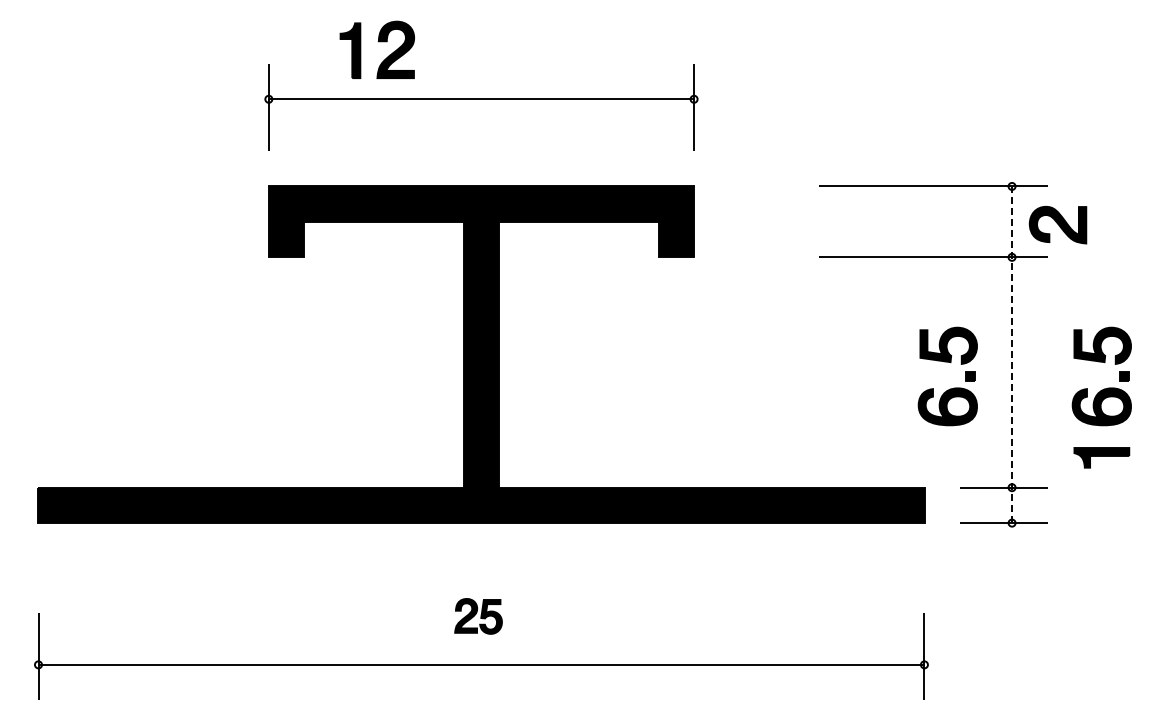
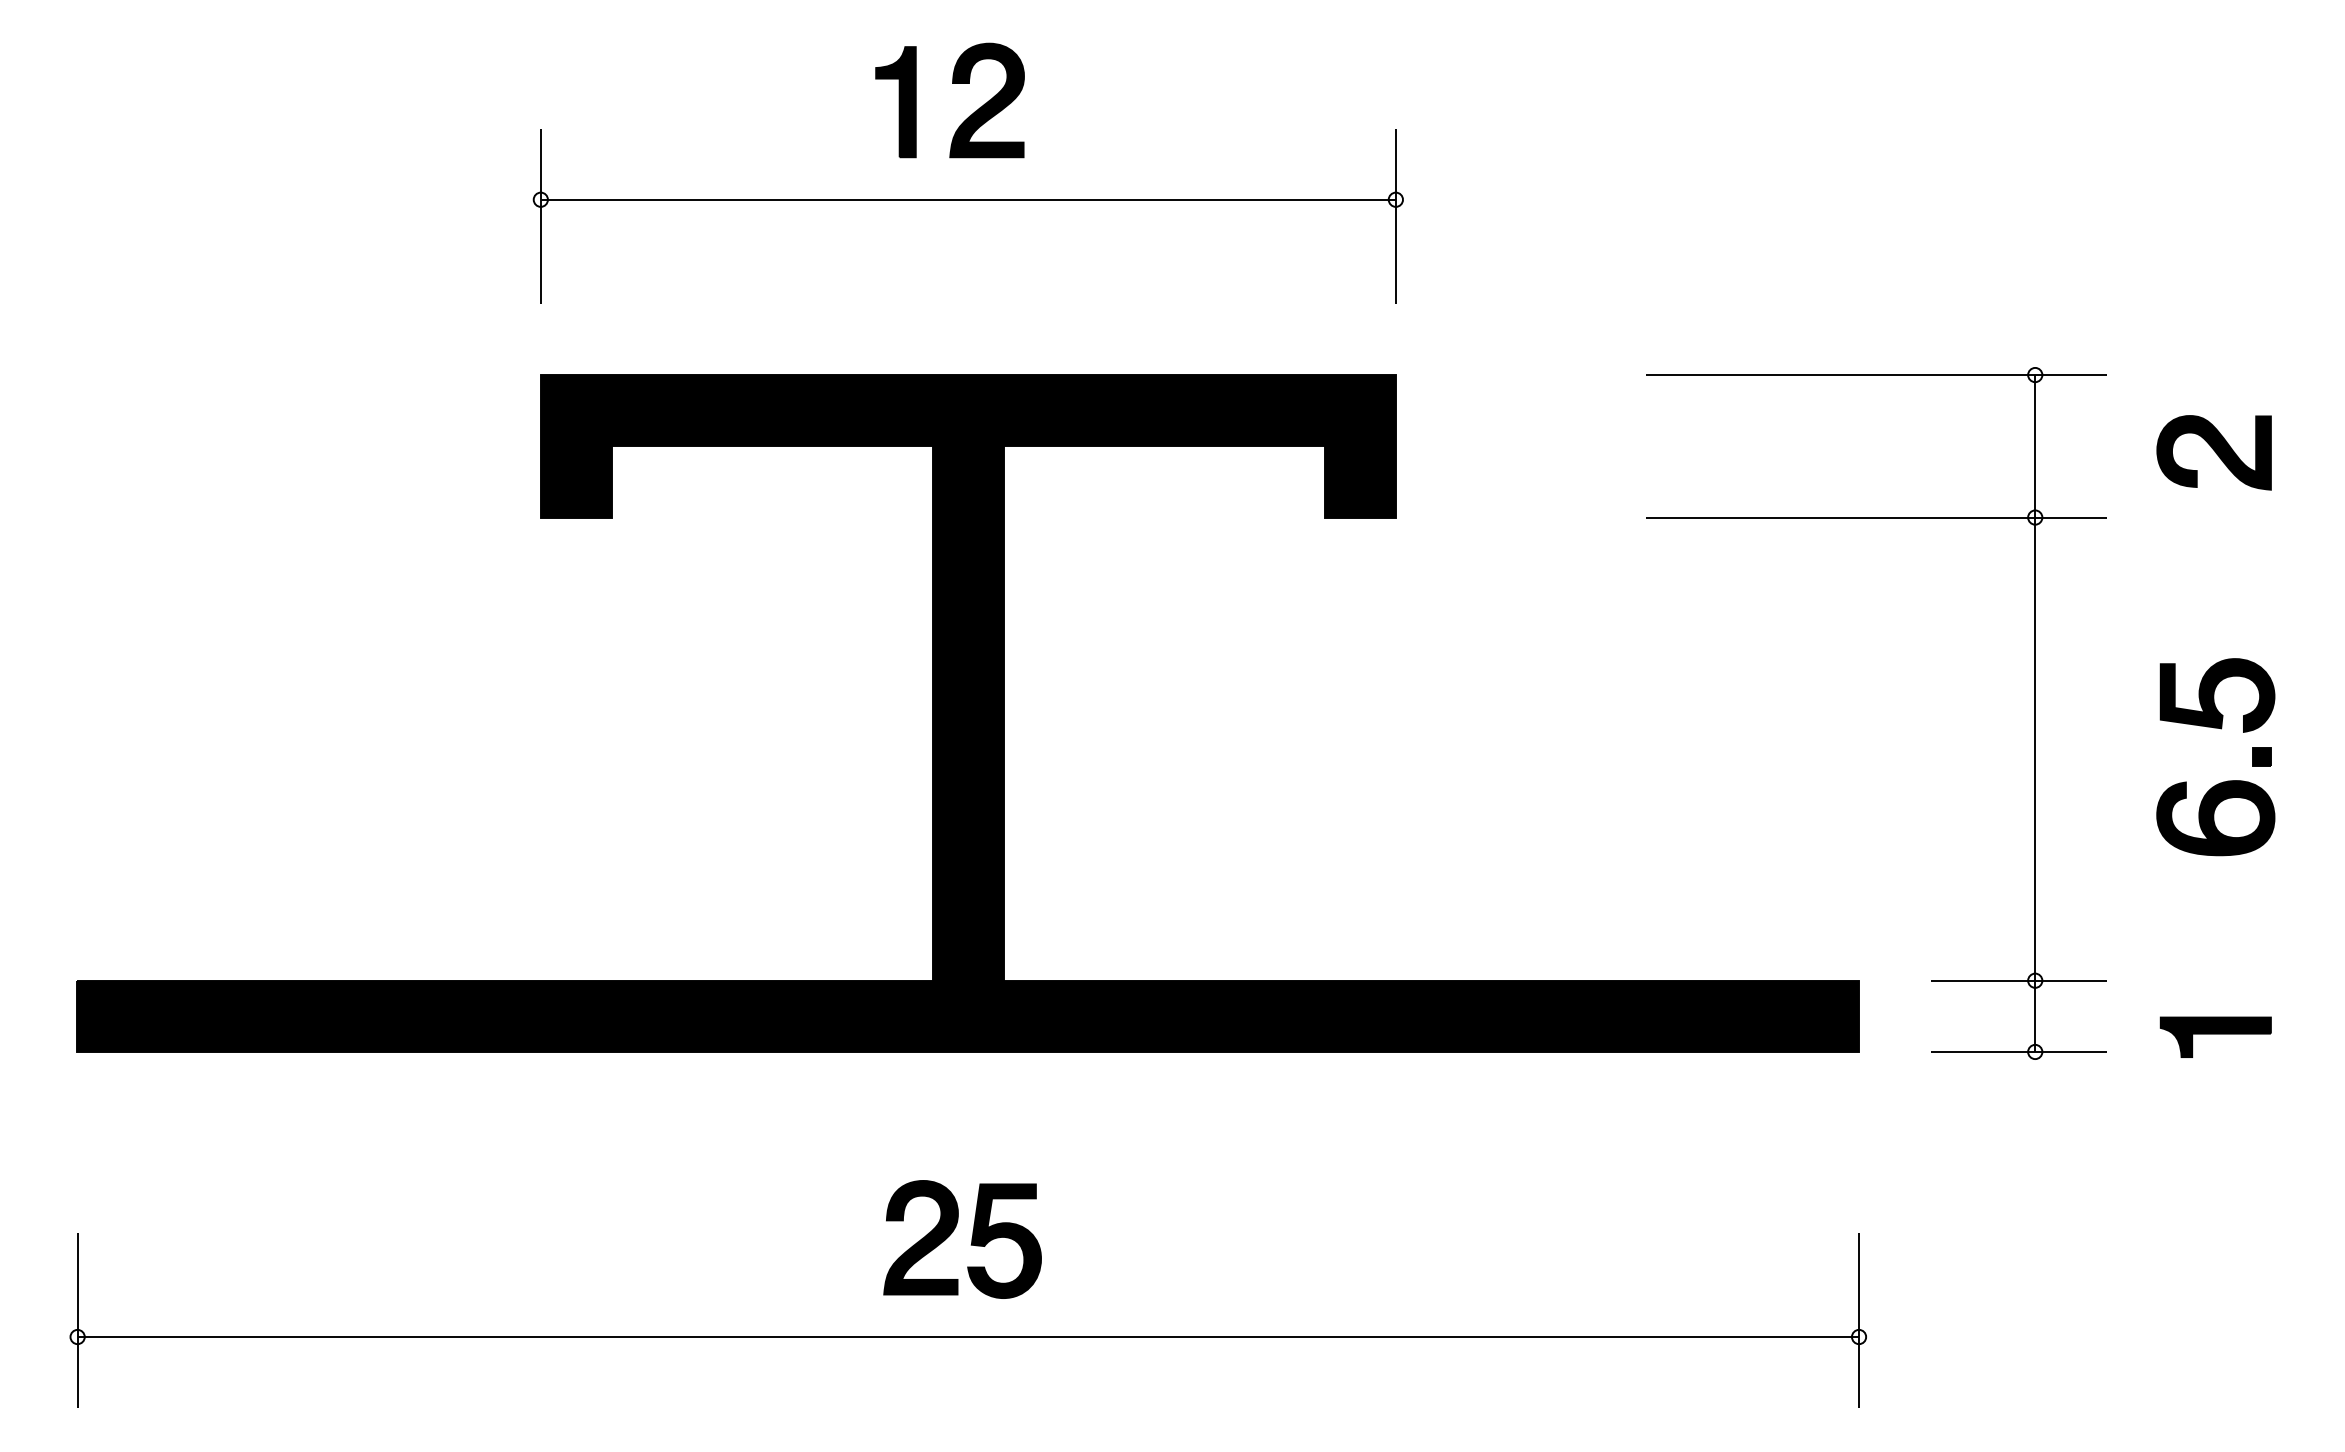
part: (378, 42) -> (952, 85), moved
part: (1057, 225) -> (2213, 453), moved
line: (1012, 354) -> (2036, 712), dashed -> solid
part: (950, 388) -> (1911, 781), removed
part: (1101, 457) -> (2215, 1036), moved
part: (478, 616) -> (962, 1239), size x1.67

